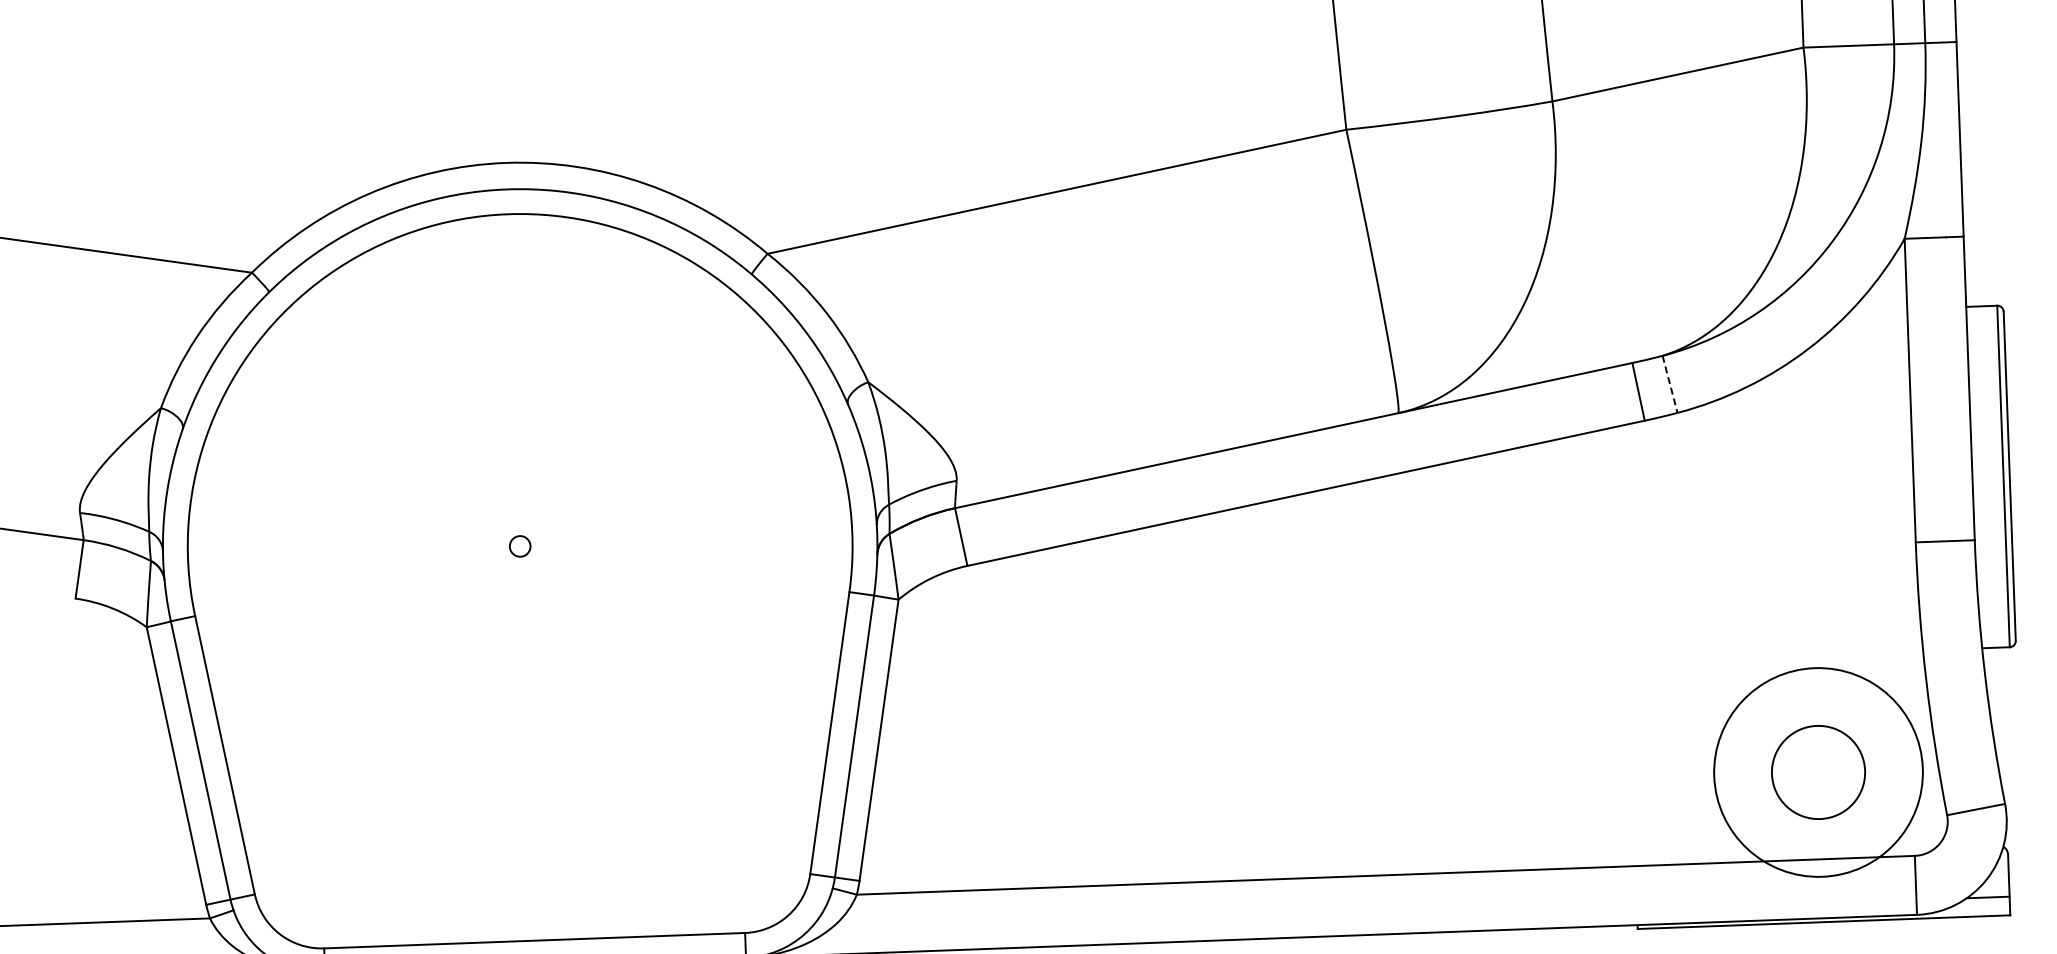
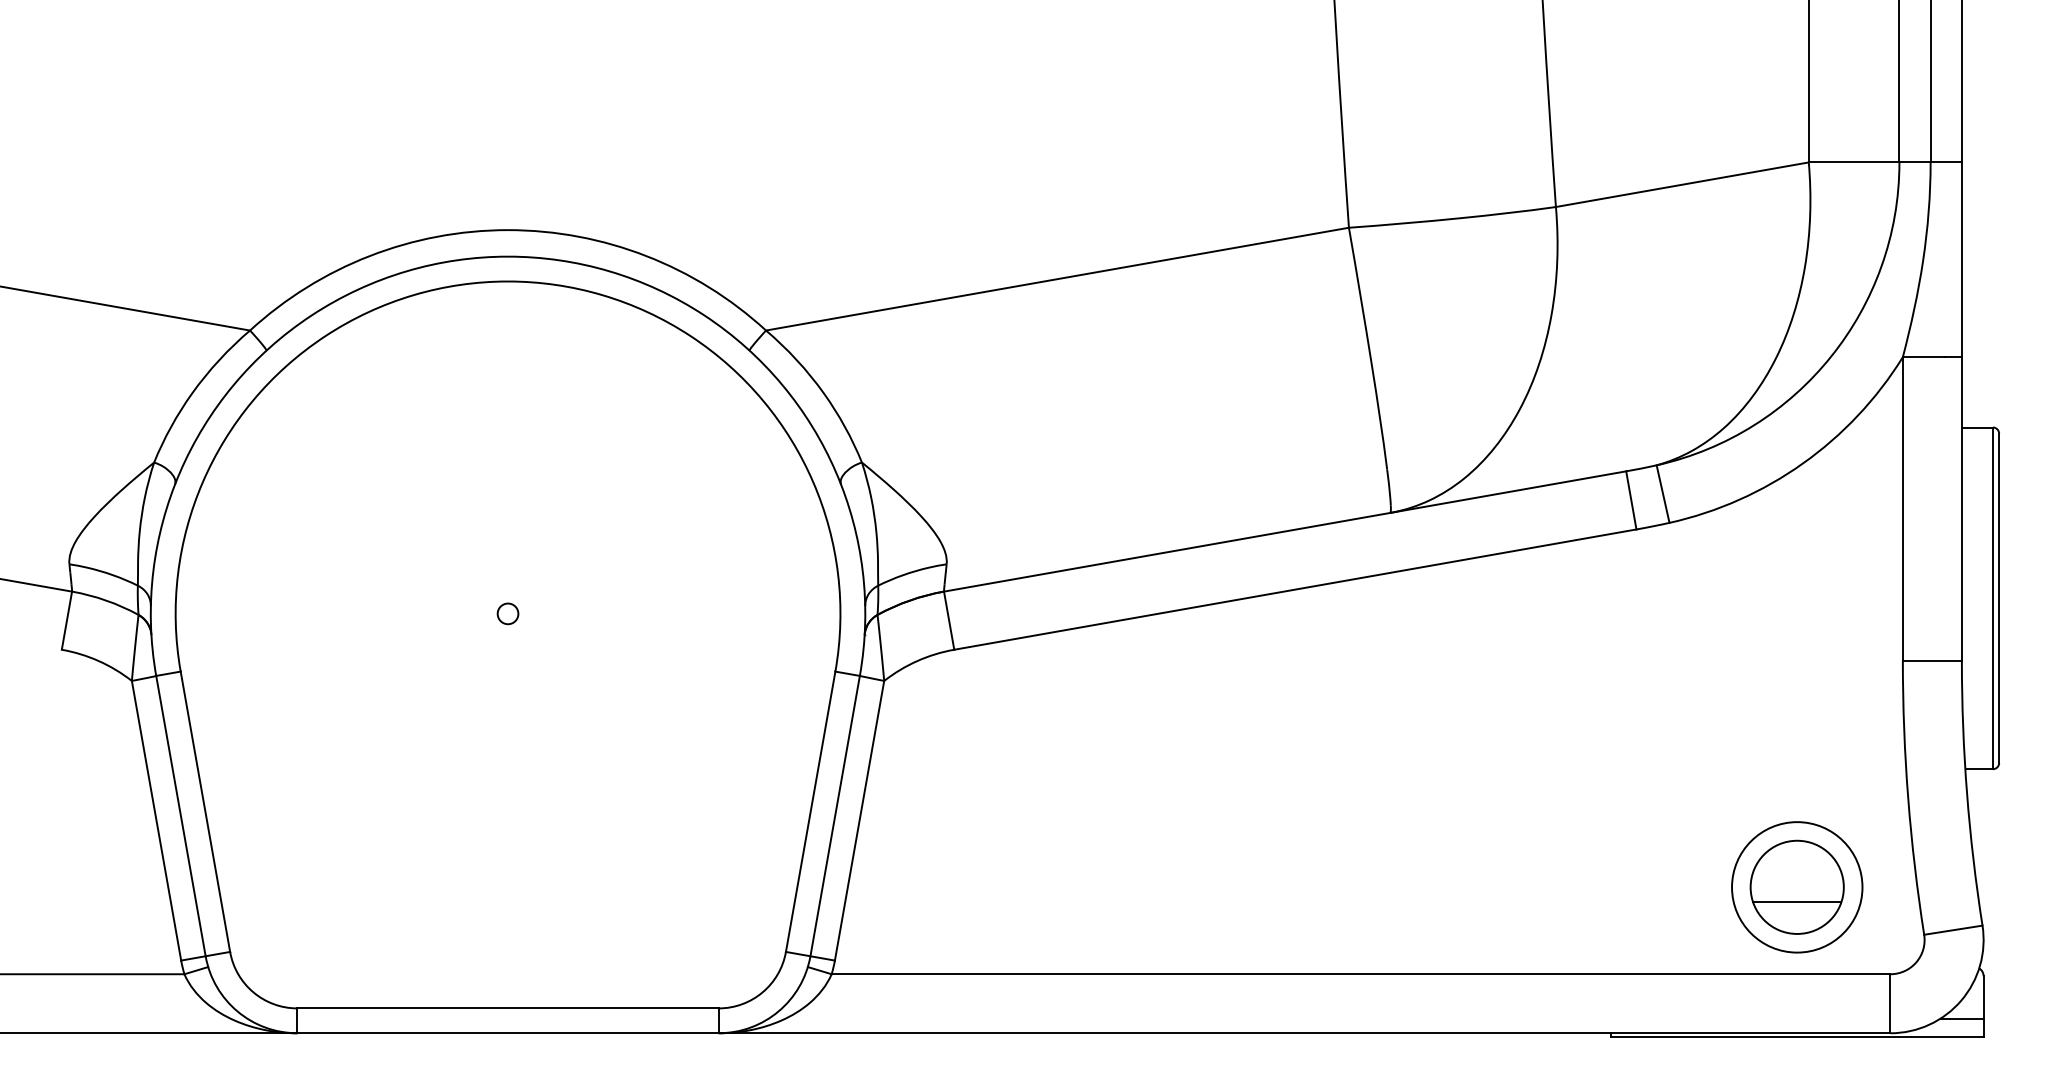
line: (1670, 384) -> (1663, 494), dashed -> solid
circle: (1818, 772) -> (1797, 887), size x0.62
line: (1819, 786) -> (1797, 901), added

